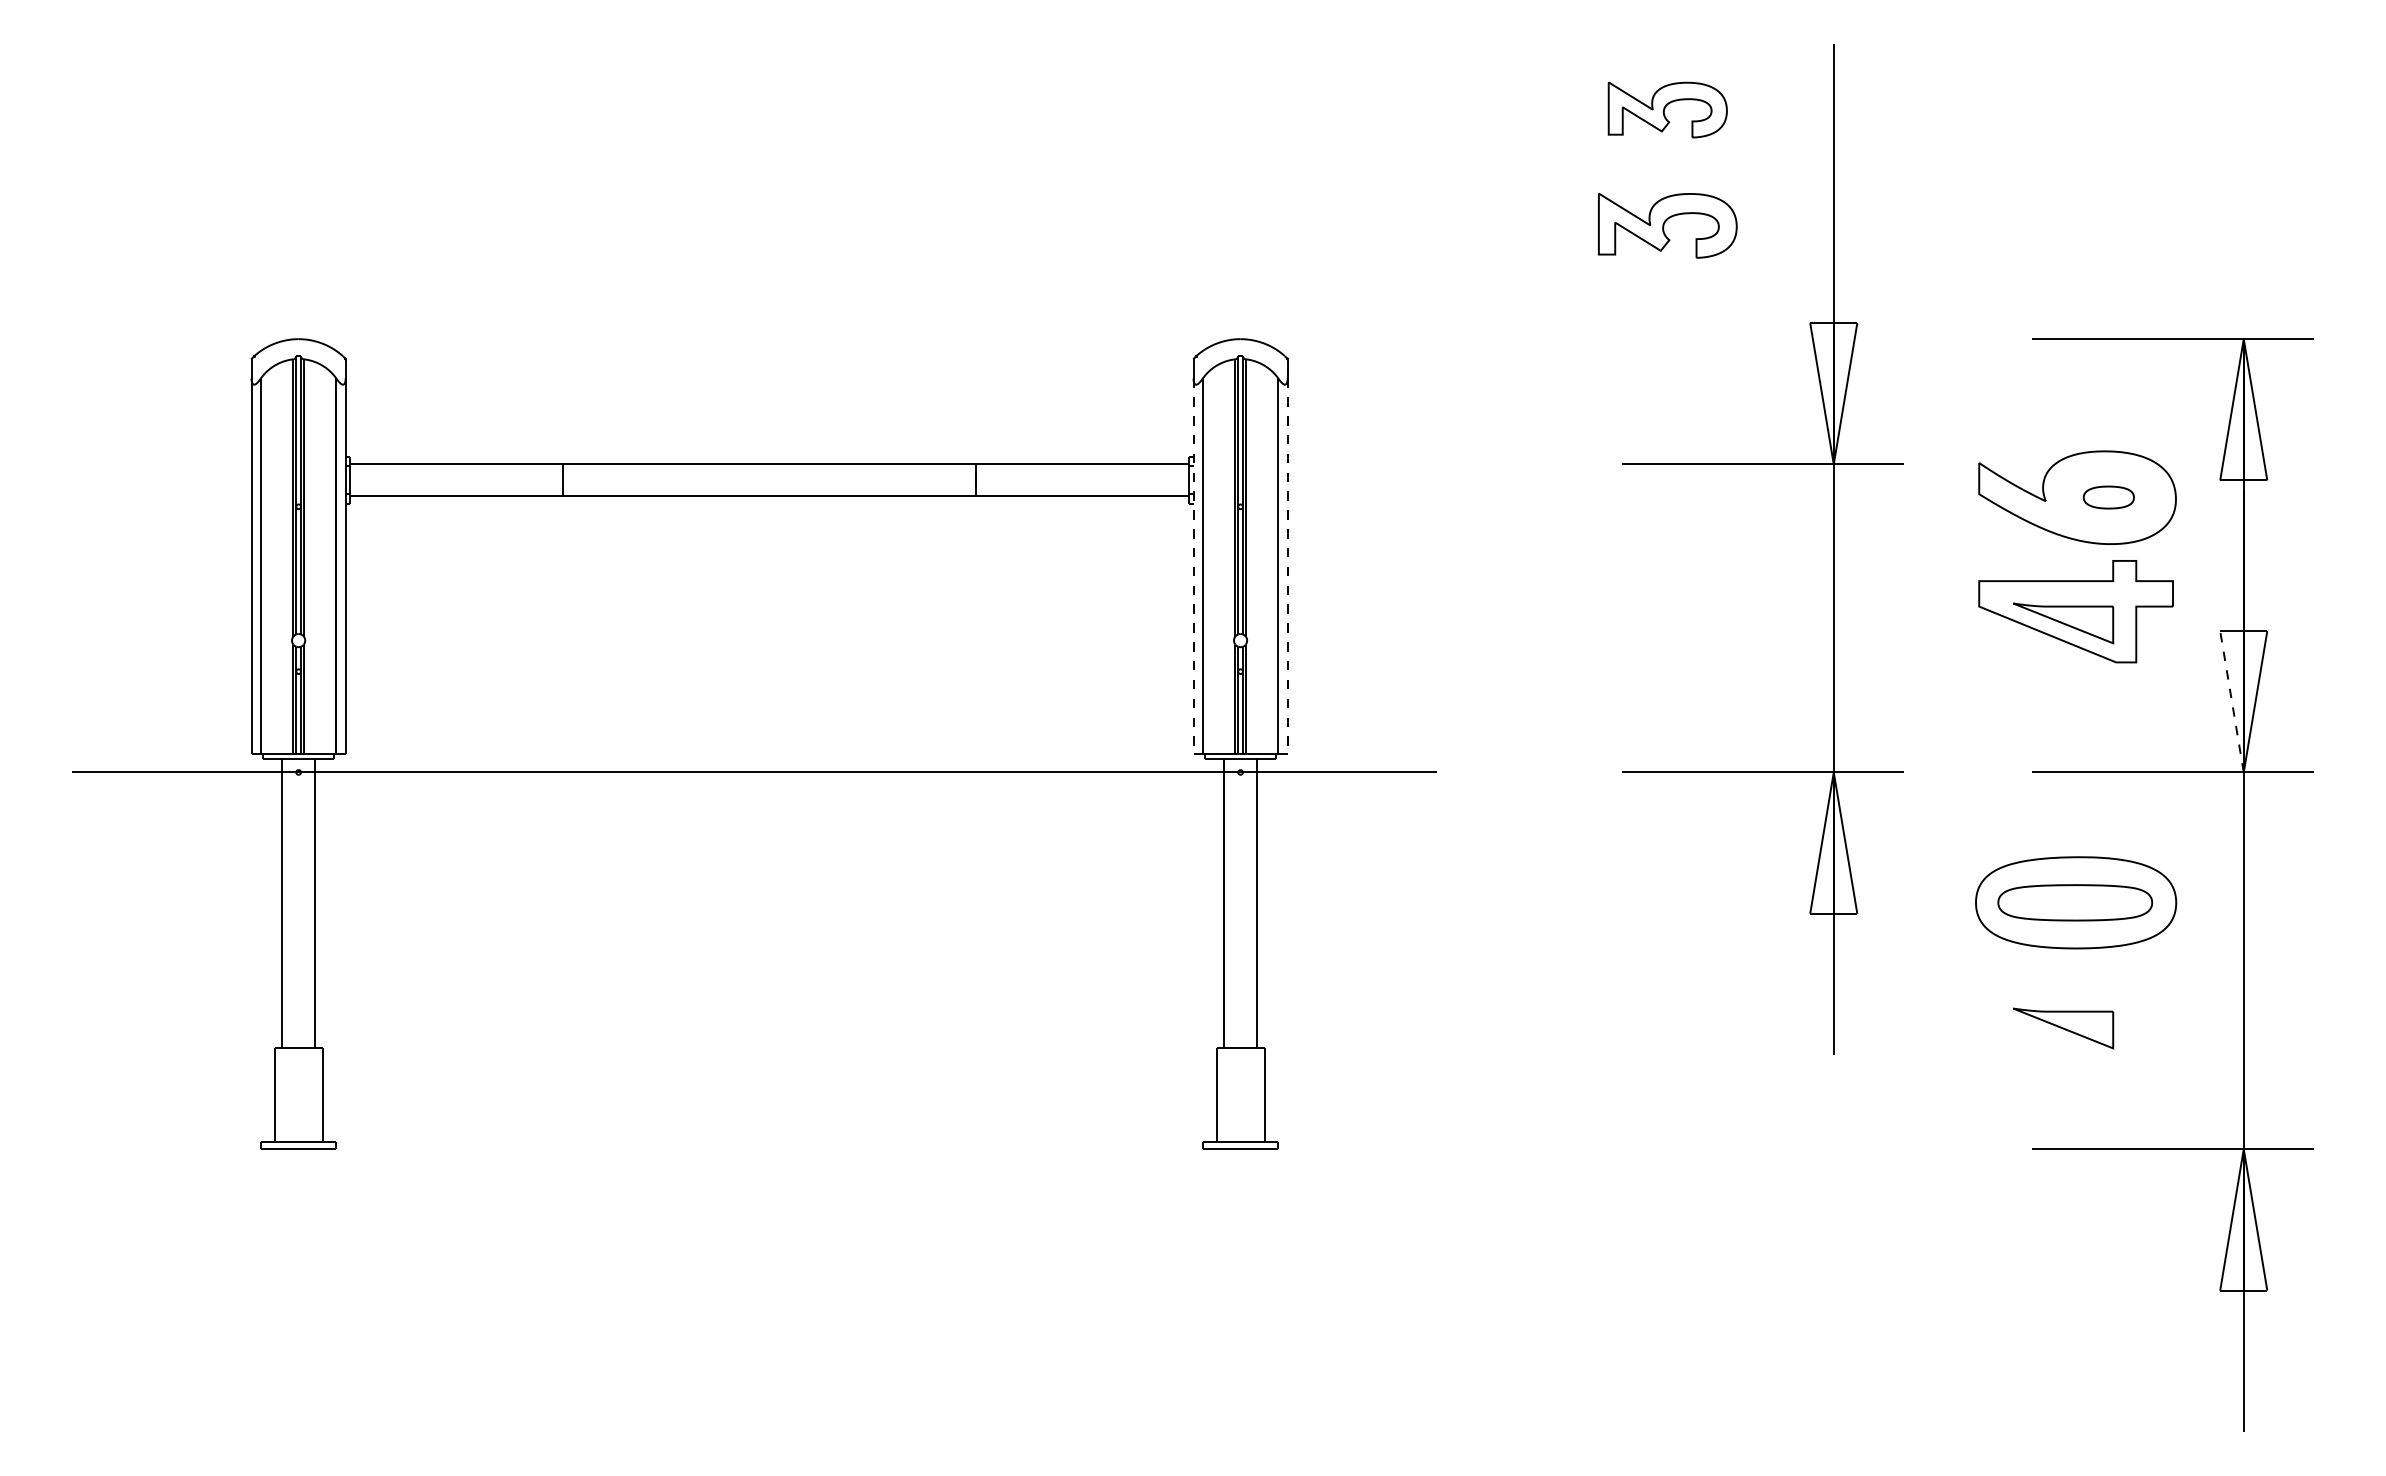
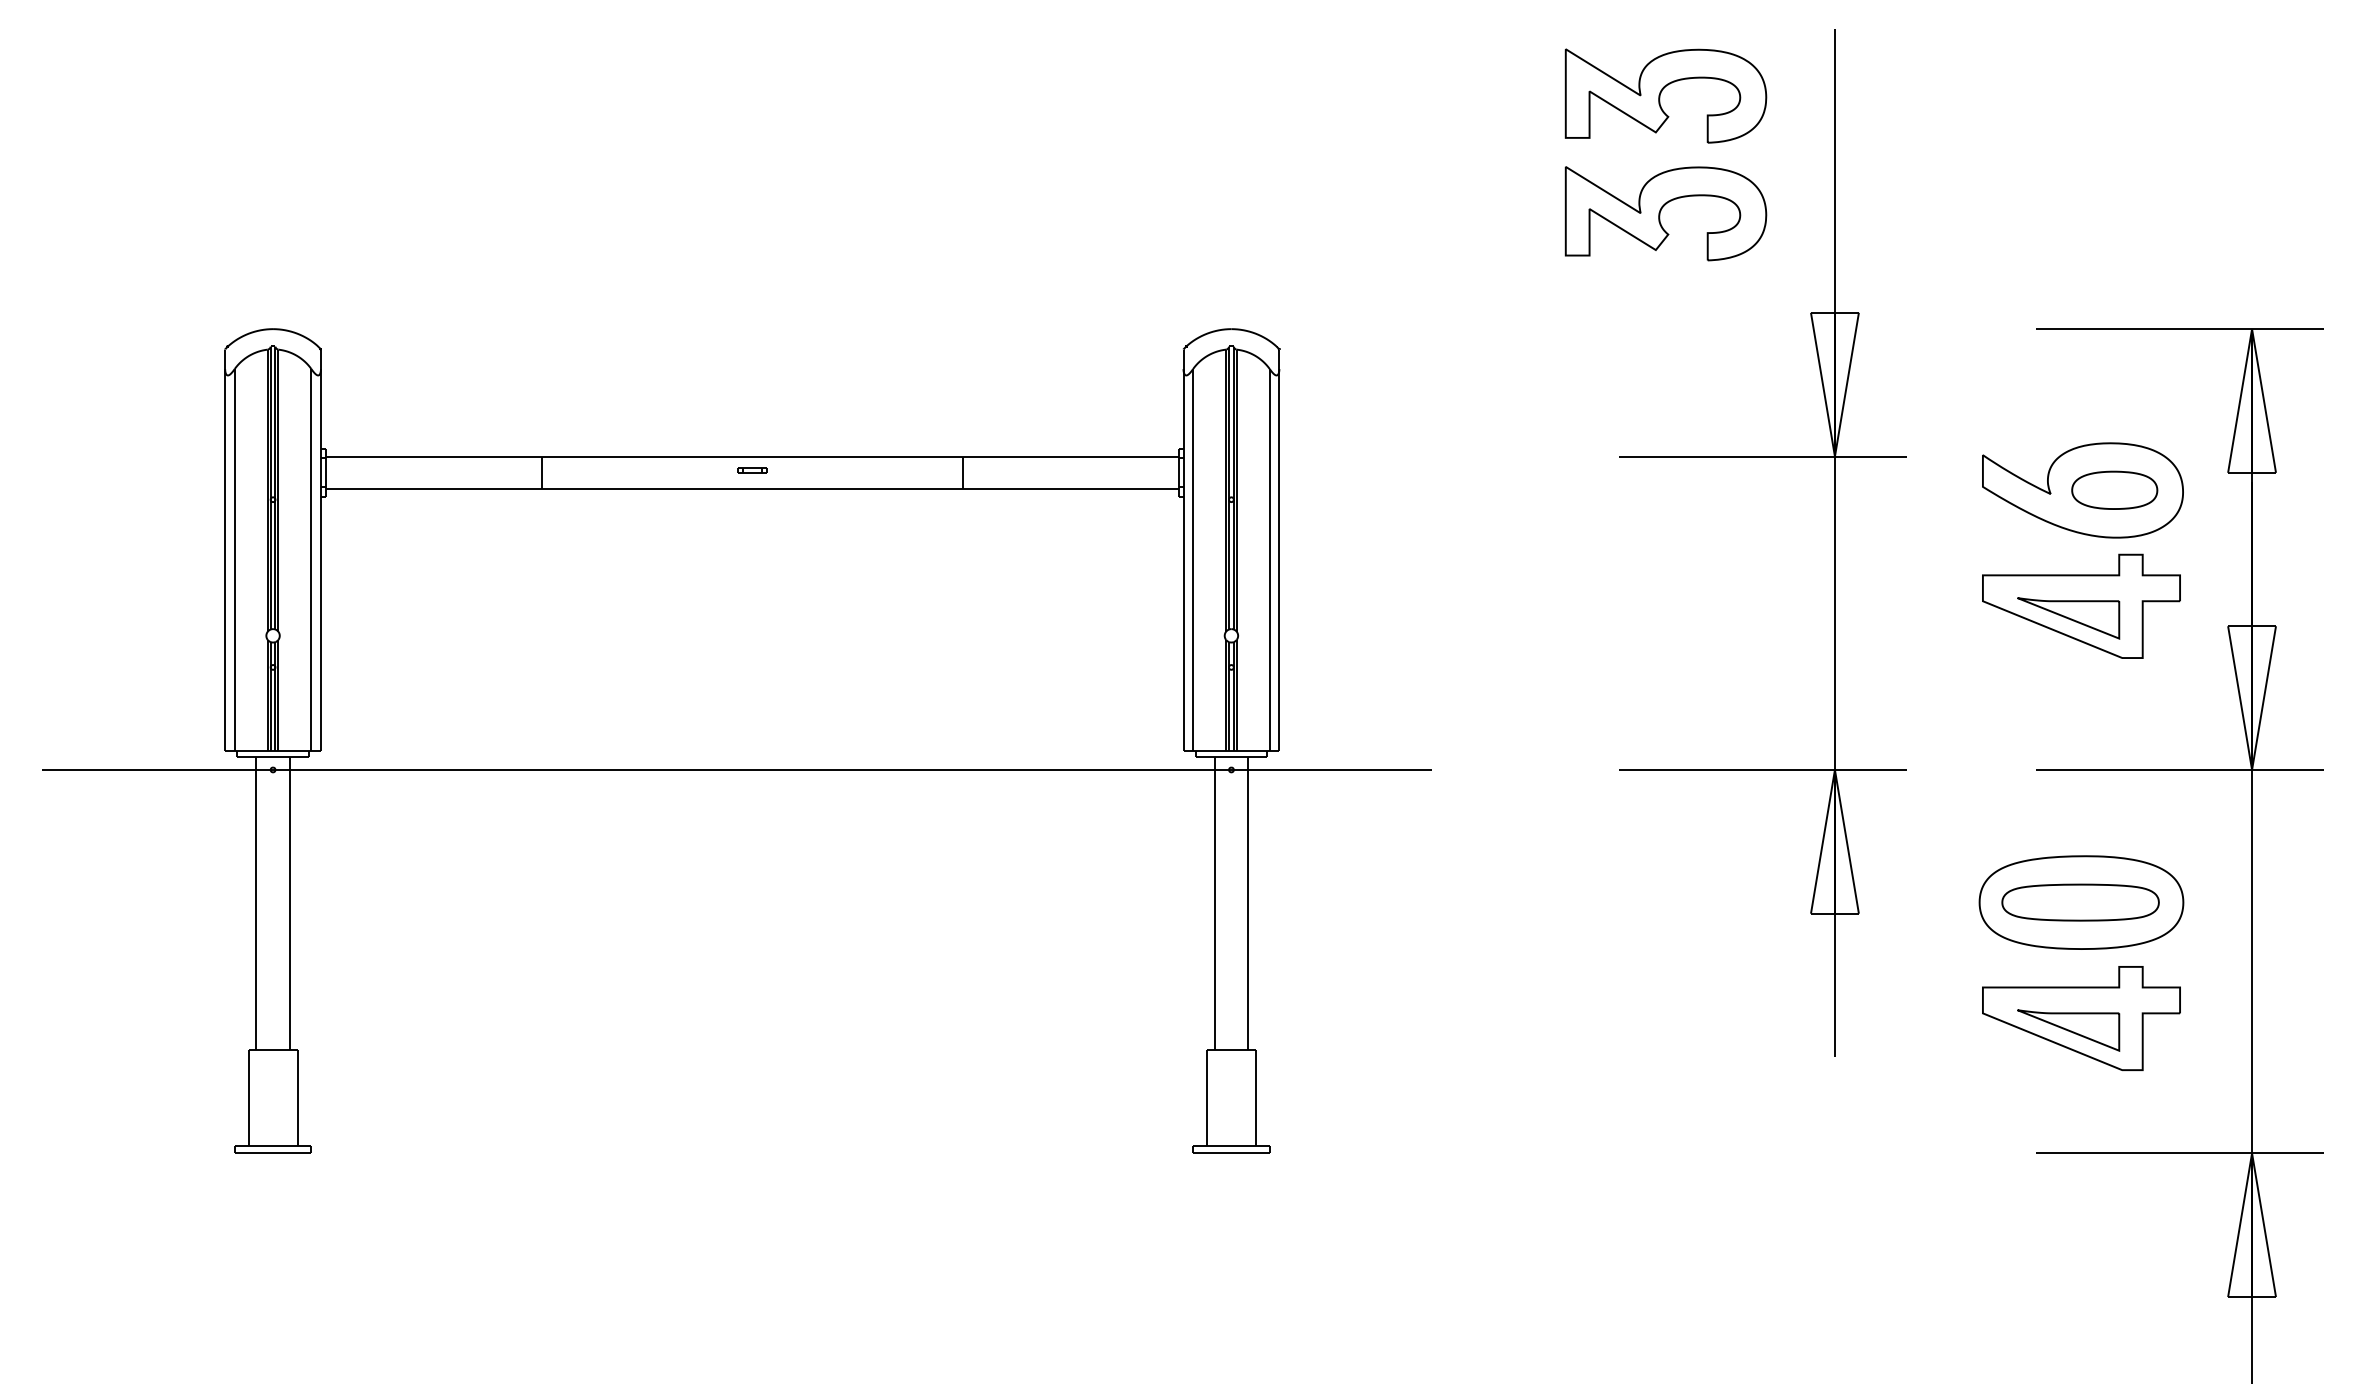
part: (1667, 109) -> (1665, 95), size x1.67
part: (1667, 225) -> (1665, 213), size x1.43
part: (769, 477) -> (752, 469), added
part: (2108, 497) -> (2114, 490), size x1.67
line: (1193, 566) -> (1183, 560), dashed -> solid
line: (1287, 566) -> (1279, 560), dashed -> solid
line: (2231, 701) -> (2239, 697), dashed -> solid
part: (2075, 1016) -> (2080, 1018), added

